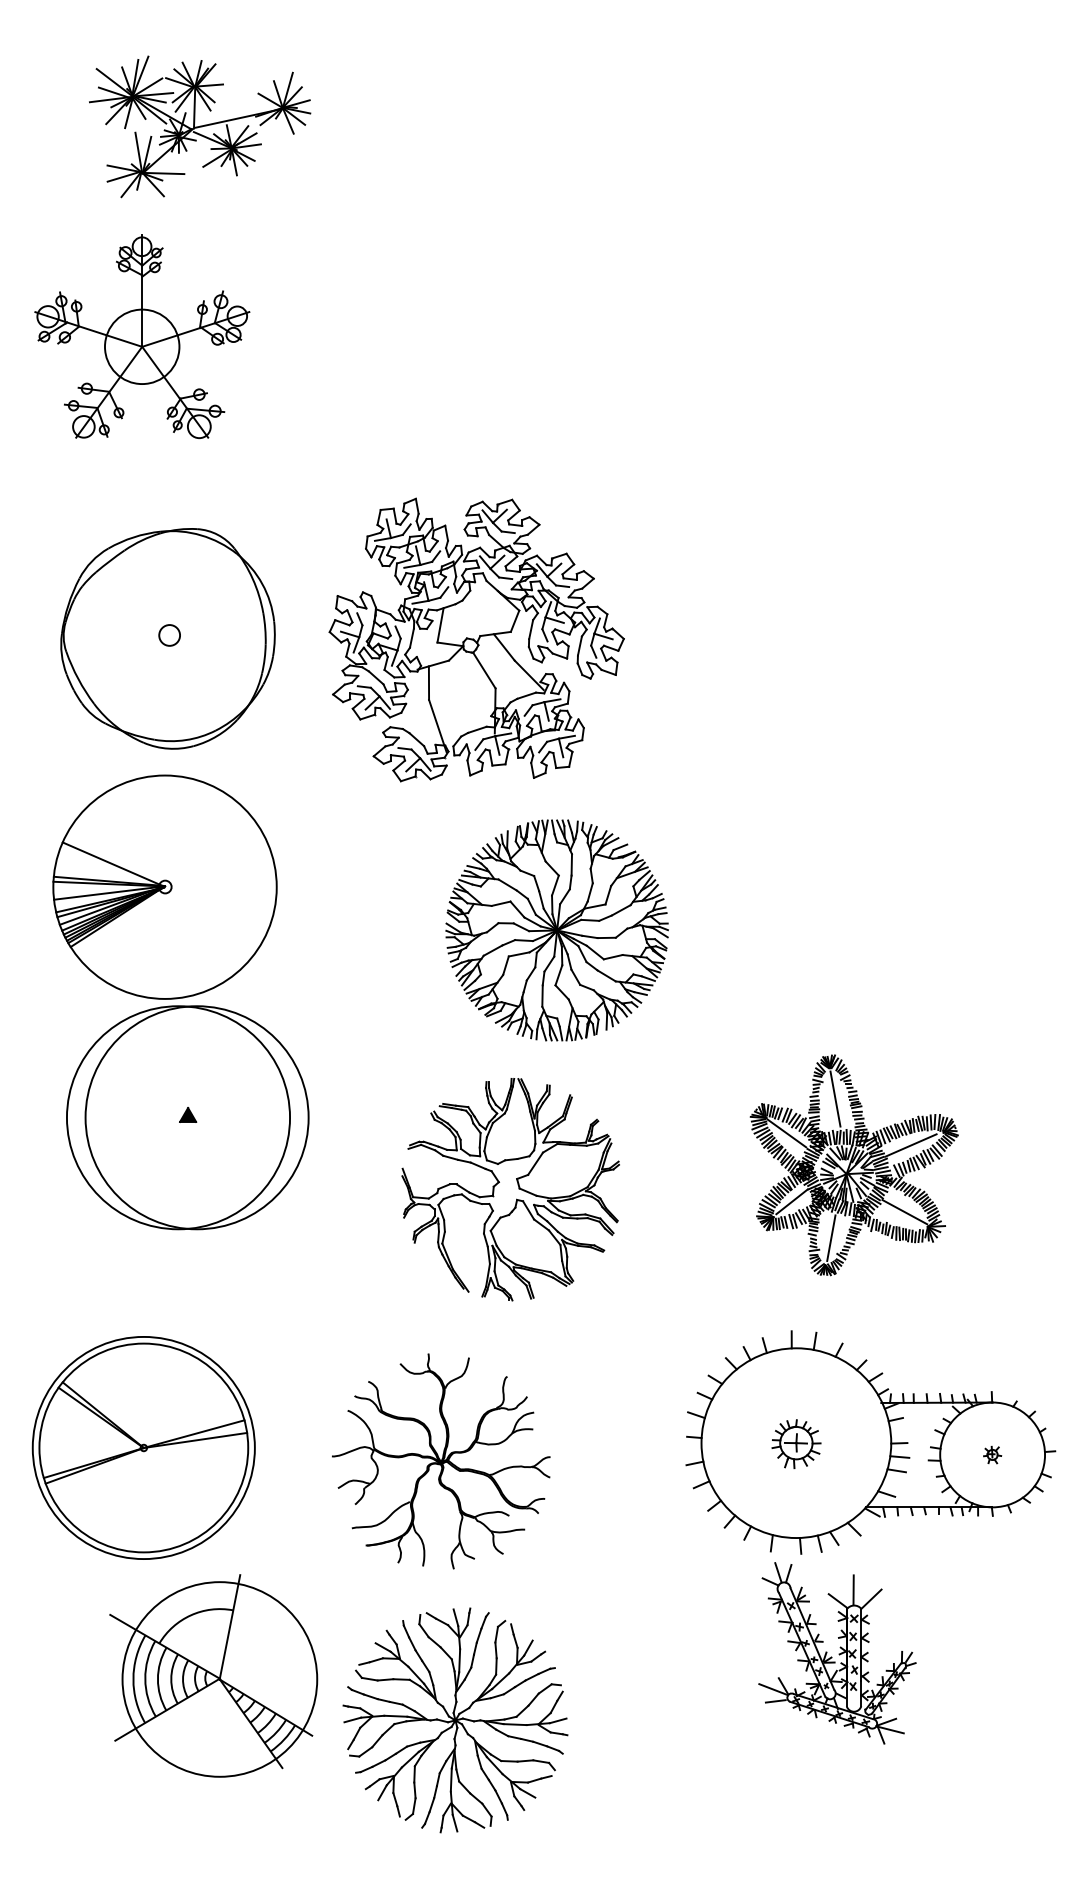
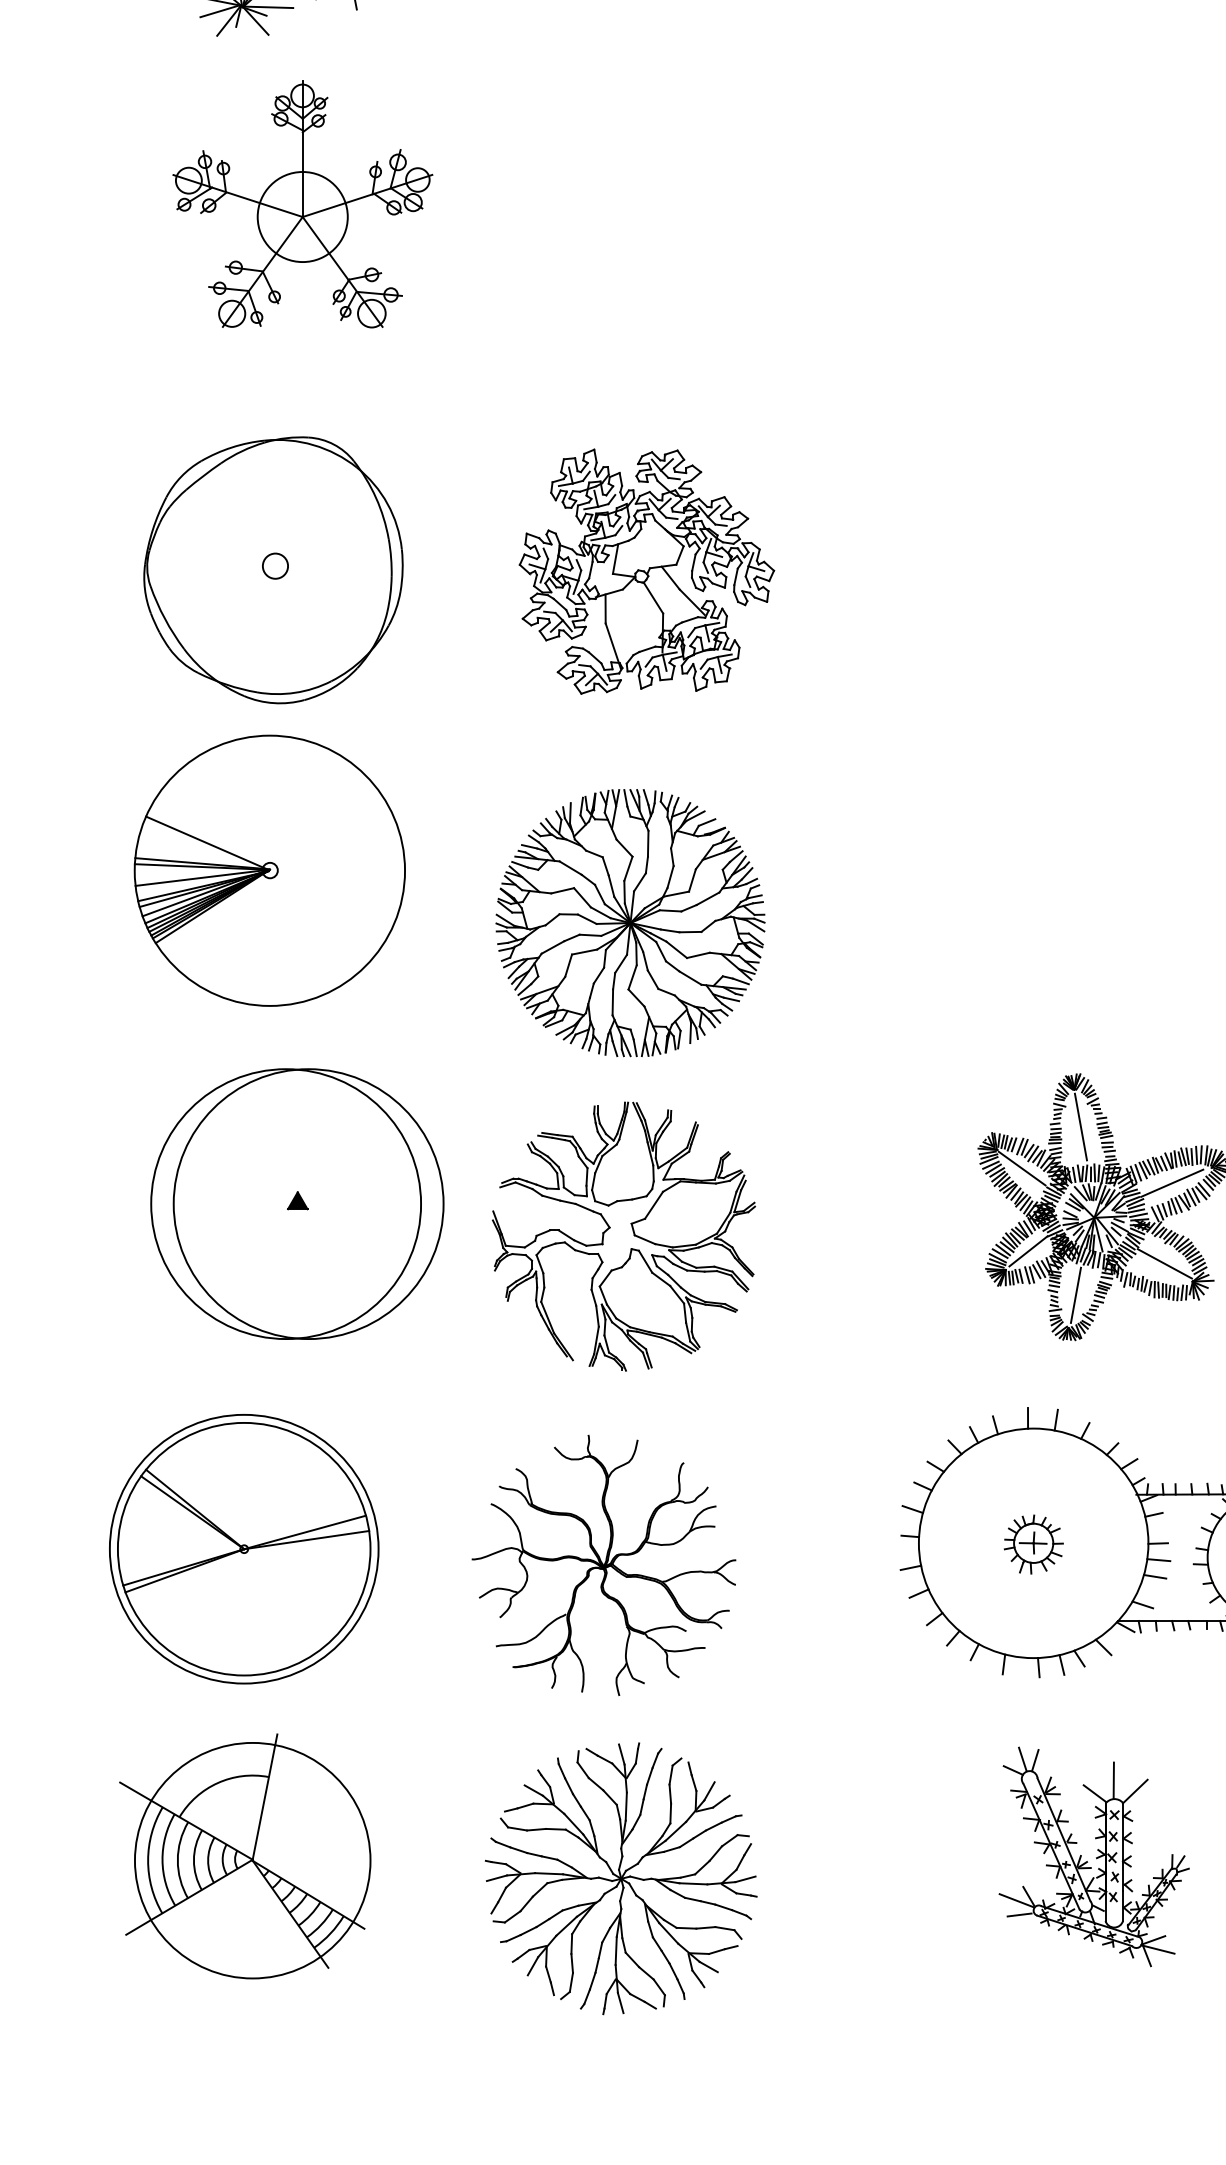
part: (142, 336) -> (303, 204), moved
part: (476, 639) -> (646, 571), size x0.71
part: (556, 930) -> (629, 923), moved
part: (187, 1117) -> (297, 1203), moved
part: (510, 1189) -> (623, 1236), moved
part: (837, 1653) -> (1094, 1857), moved
part: (213, 1675) -> (245, 1855), moved

